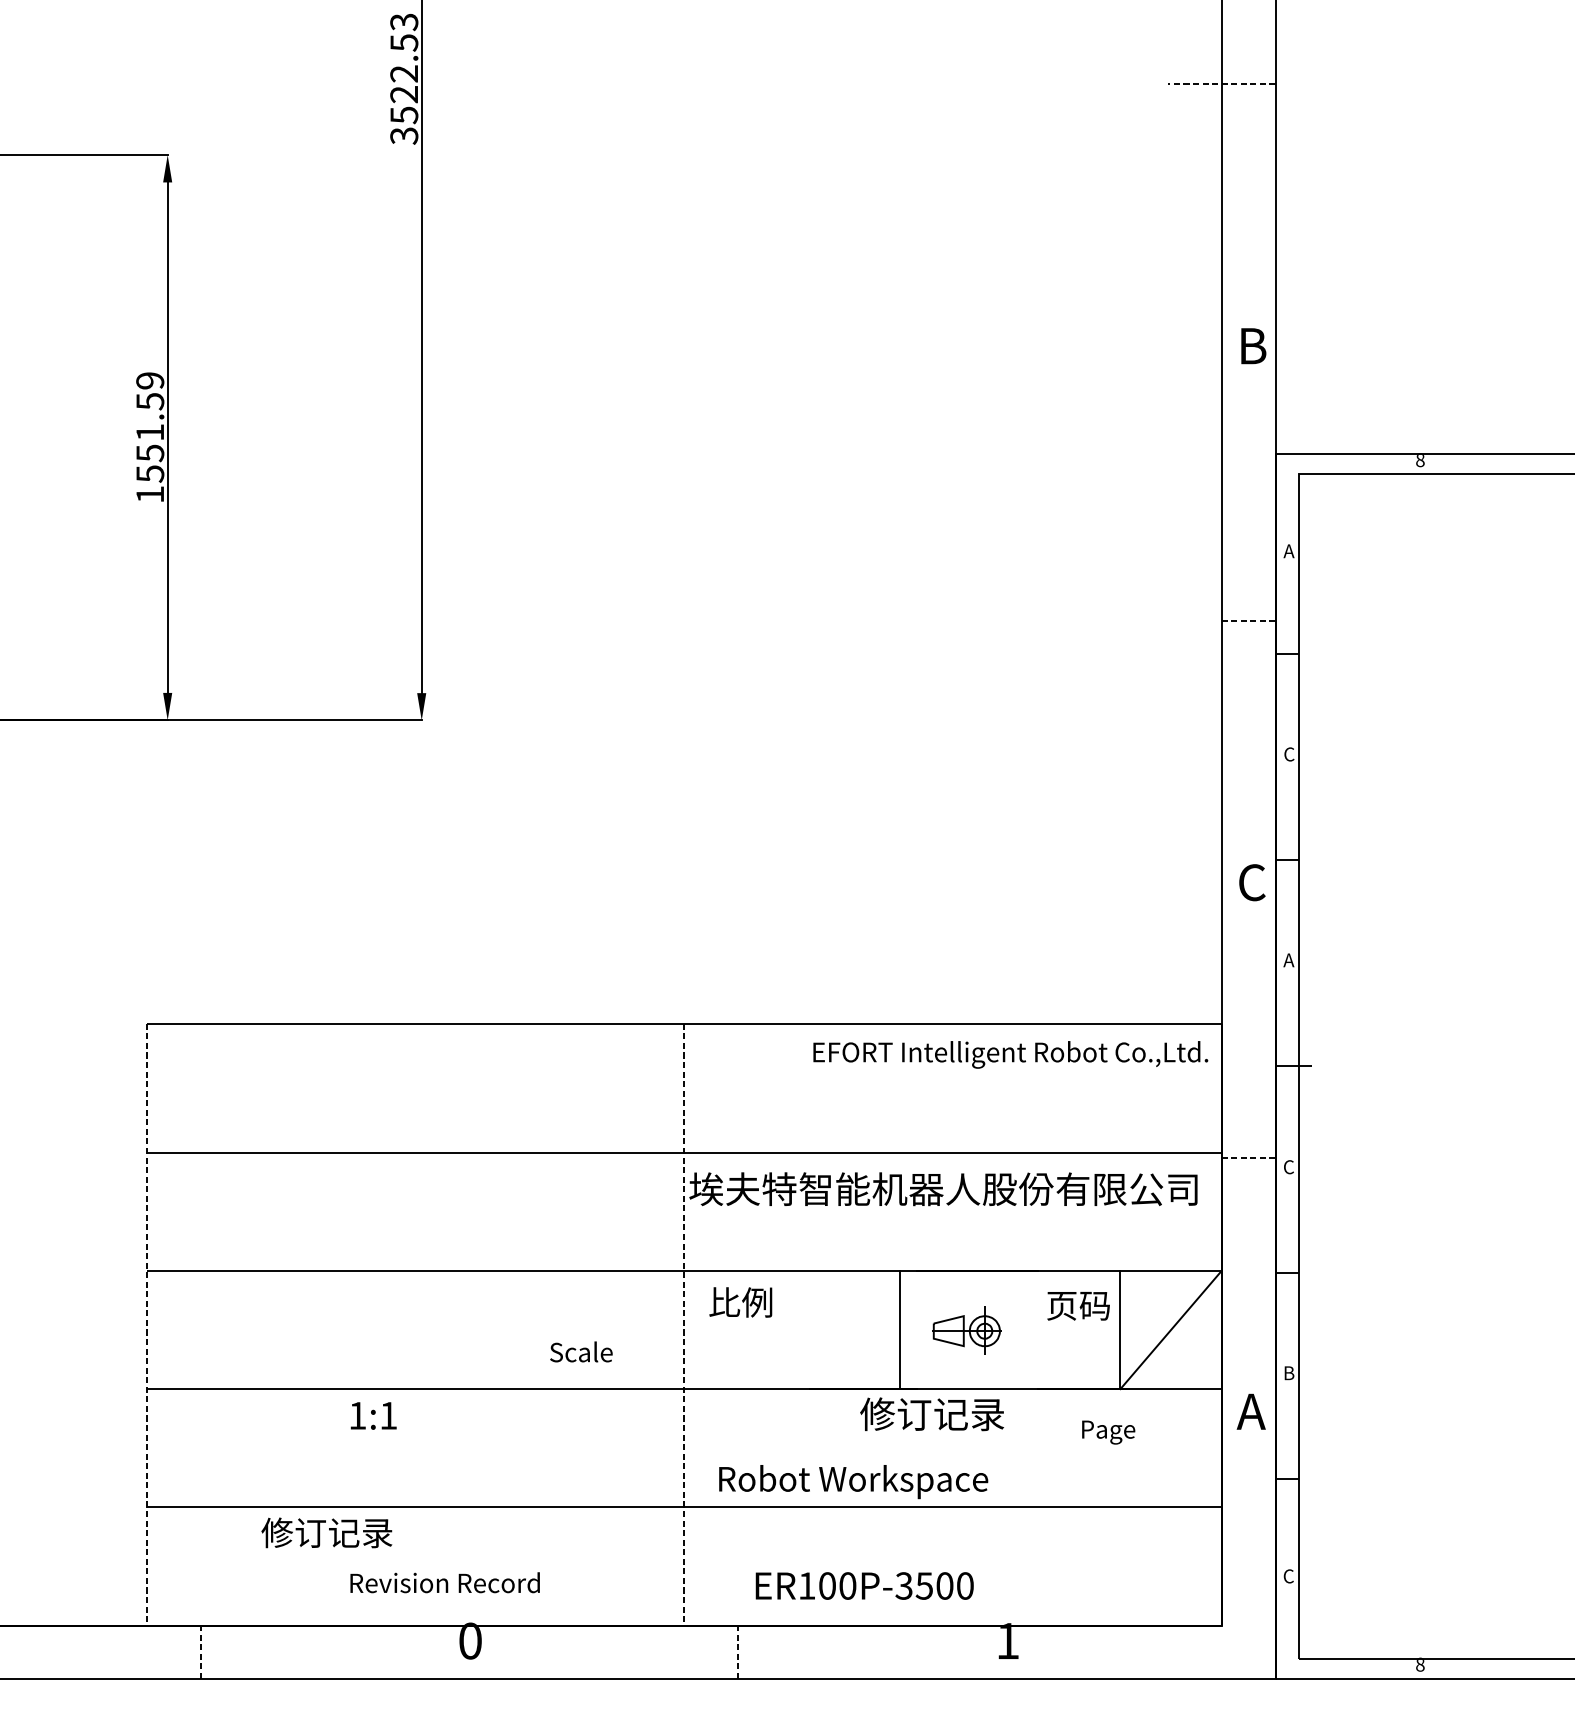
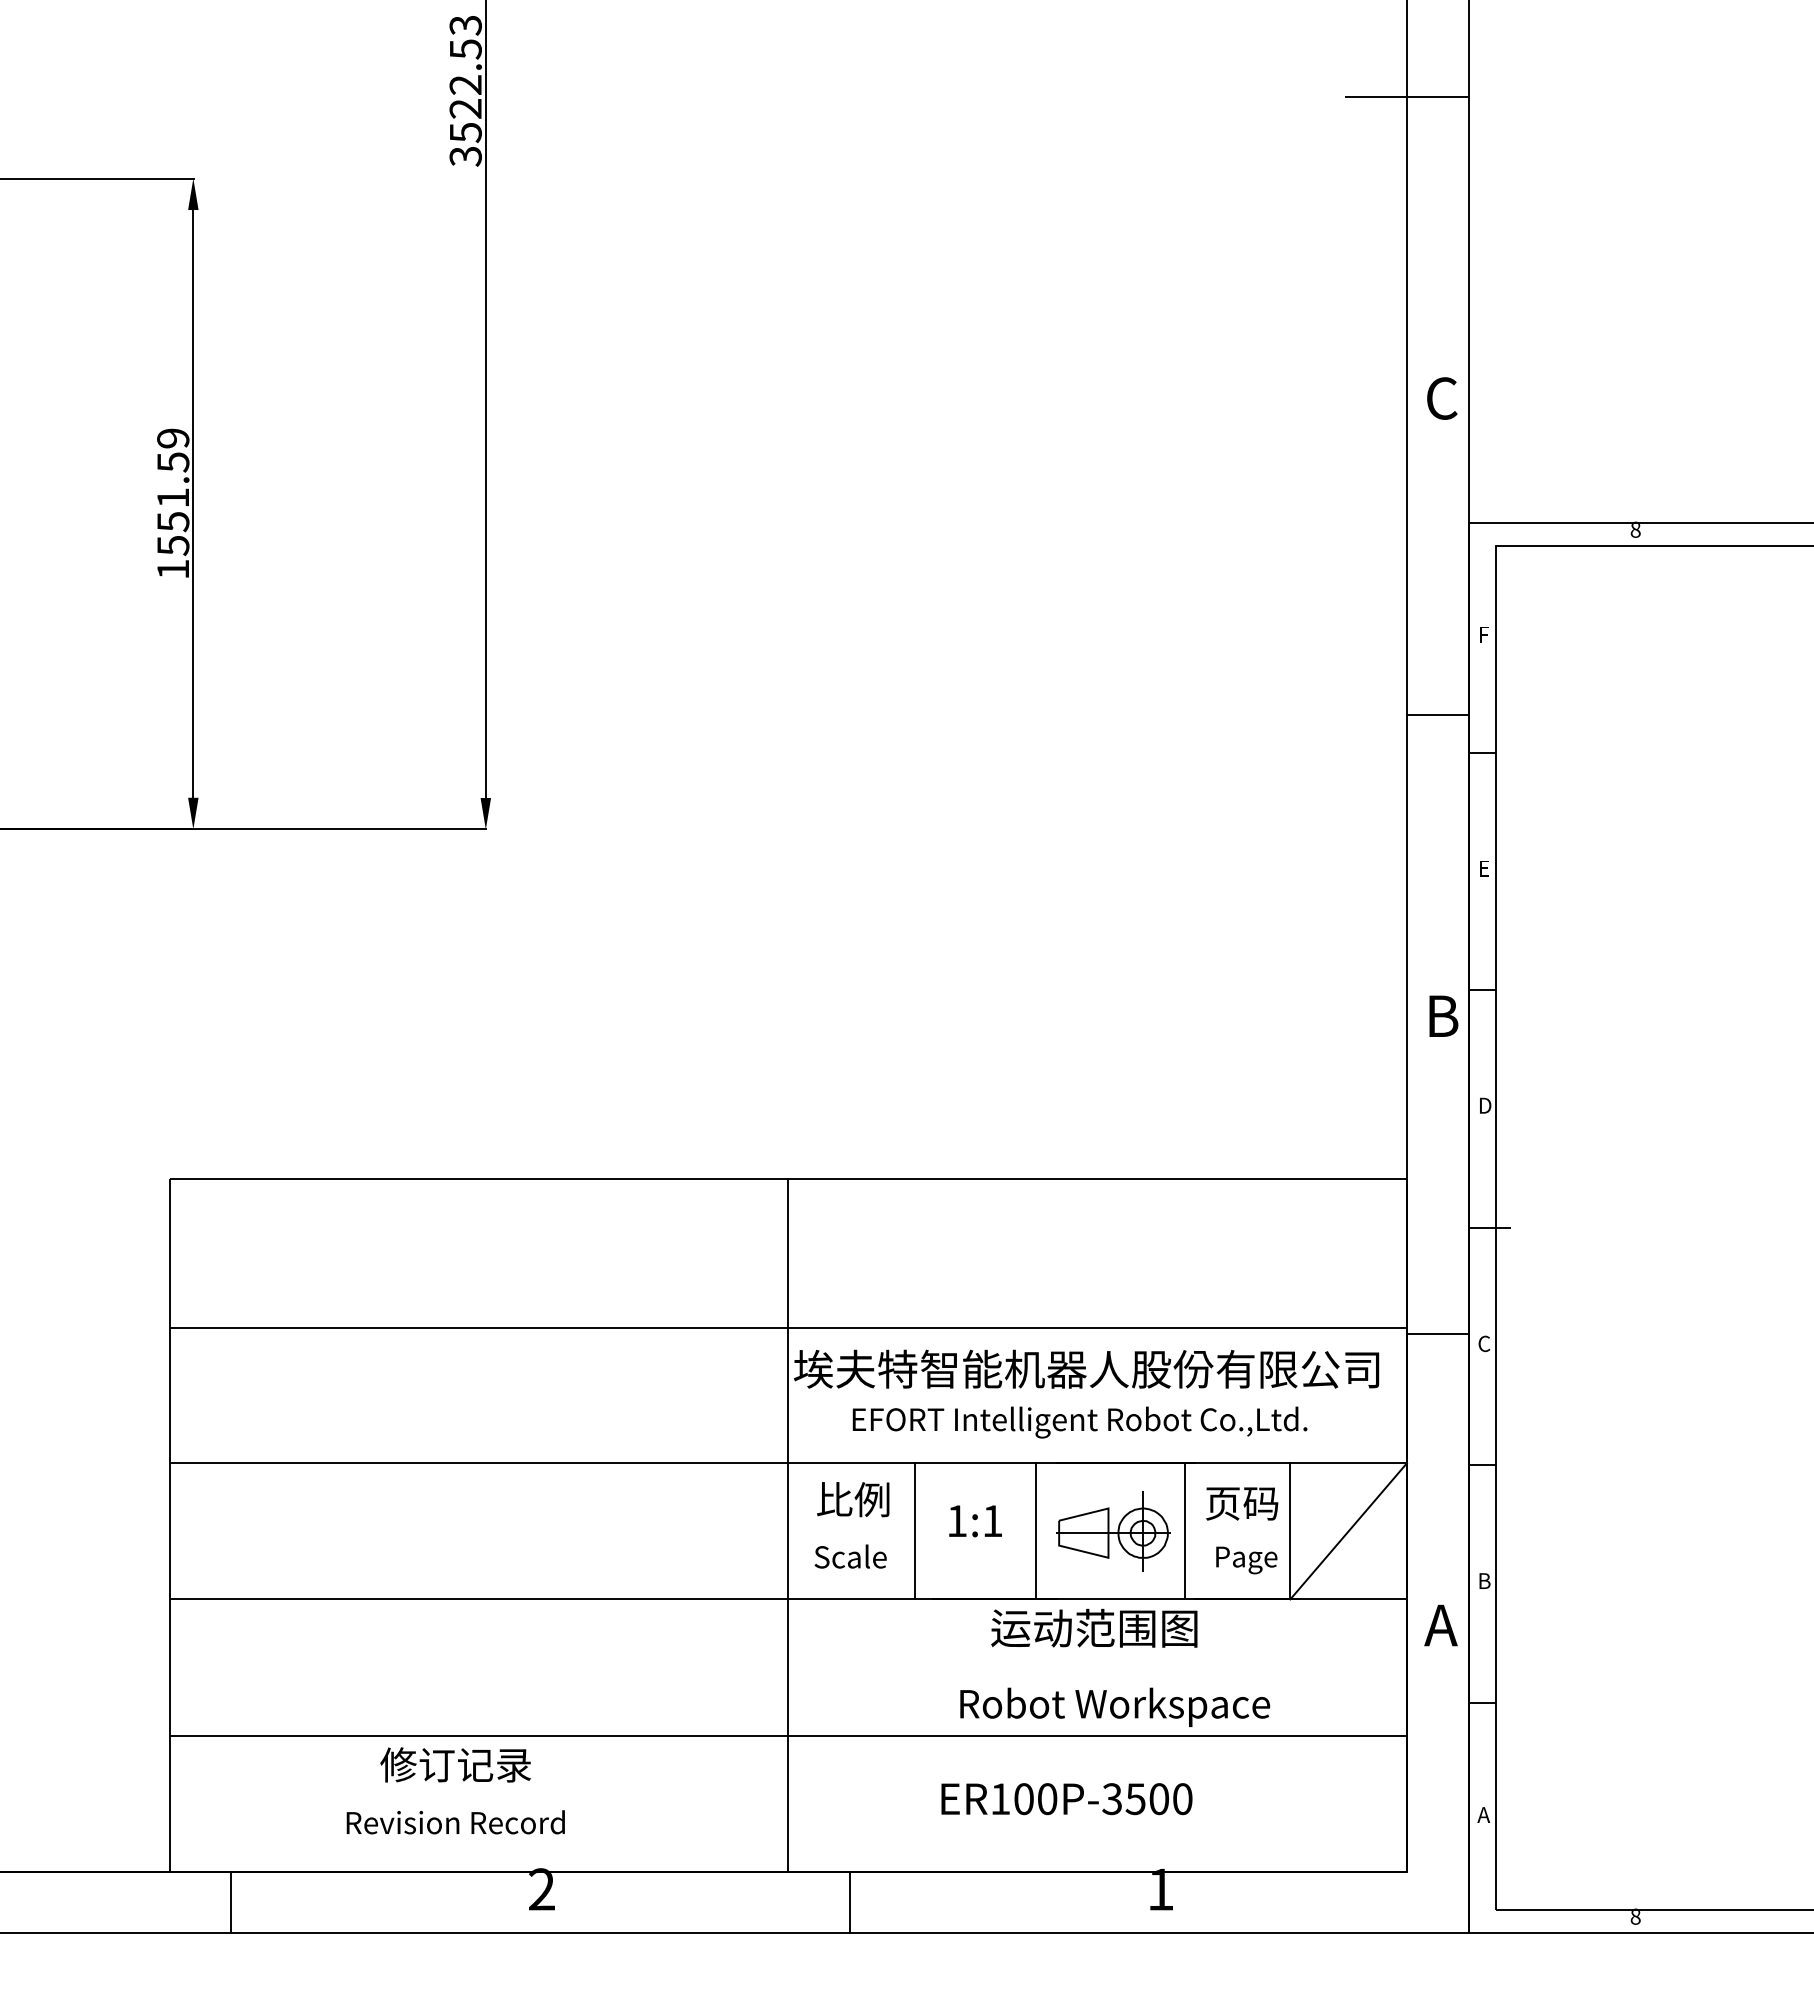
line: (1222, 83) -> (1407, 96), dashed -> solid
text: (1252, 346) -> (1442, 398), B -> C
text: (1289, 551) -> (1484, 634), A -> F
line: (1248, 620) -> (1437, 714), dashed -> solid
text: (1289, 754) -> (1484, 868), C -> E
text: (1252, 882) -> (1442, 1016), C -> B
text: (1289, 960) -> (1484, 1105), A -> D
text: (1010, 1054) -> (1079, 1422), moved
line: (1248, 1158) -> (1437, 1333), dashed -> solid
line: (146, 1324) -> (169, 1525), dashed -> solid
line: (684, 1324) -> (788, 1525), dashed -> solid
line: (794, 1330) -> (914, 1531), added
part: (966, 1330) -> (1113, 1531), size x1.43
line: (1029, 1330) -> (1185, 1531), added
text: (581, 1351) -> (850, 1556), moved
text: (949, 1413) -> (1093, 1627), 修订记录 -> 运动范围图
text: (373, 1416) -> (975, 1521), moved
text: (1108, 1432) -> (1246, 1560), moved
text: (853, 1481) -> (1115, 1706), moved
text: (326, 1532) -> (455, 1764), moved
text: (1288, 1575) -> (1483, 1814), C -> A
text: (444, 1582) -> (455, 1822), moved
text: (864, 1586) -> (1066, 1799), moved
text: (470, 1641) -> (541, 1889), 0 -> 2
line: (200, 1652) -> (231, 1902), dashed -> solid
line: (738, 1652) -> (850, 1902), dashed -> solid

